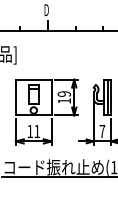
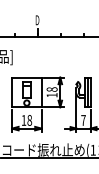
text: (63, 93) -> (51, 89), 19 -> 18
text: (36, 131) -> (29, 120), 11 -> 18

